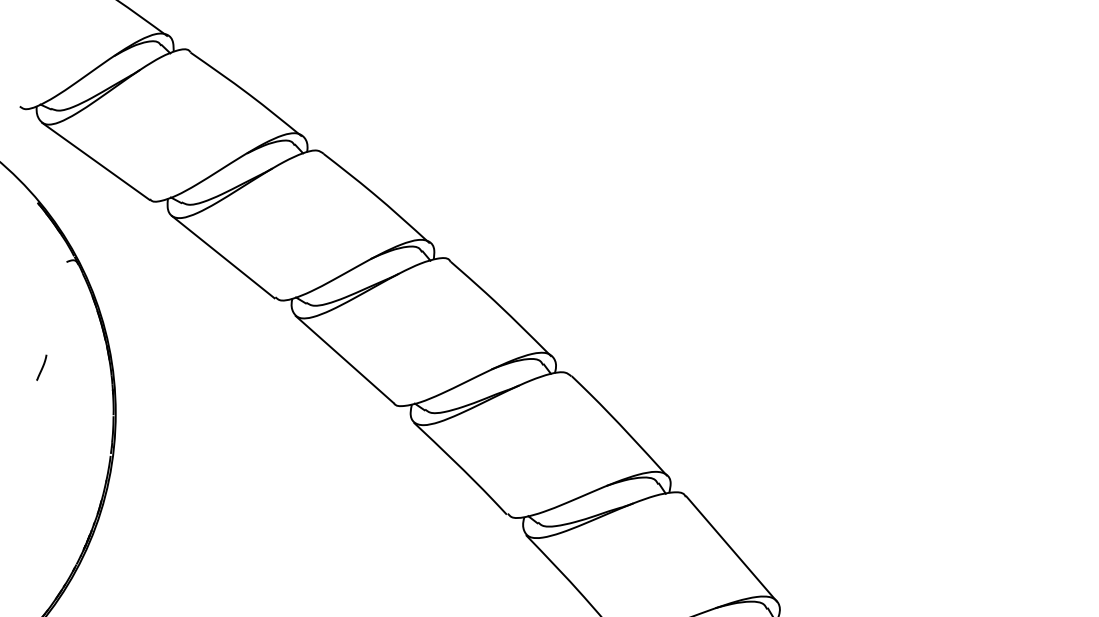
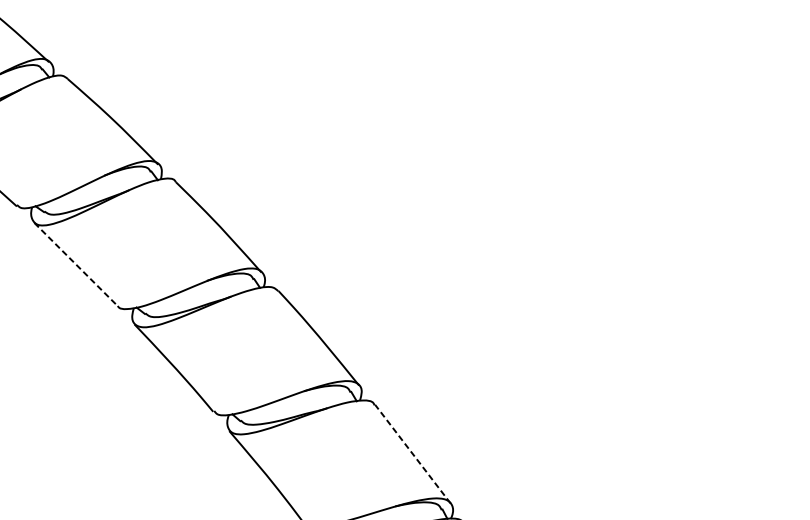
line: (344, 359) -> (75, 264), solid -> dashed
line: (731, 548) -> (412, 453), solid -> dashed

